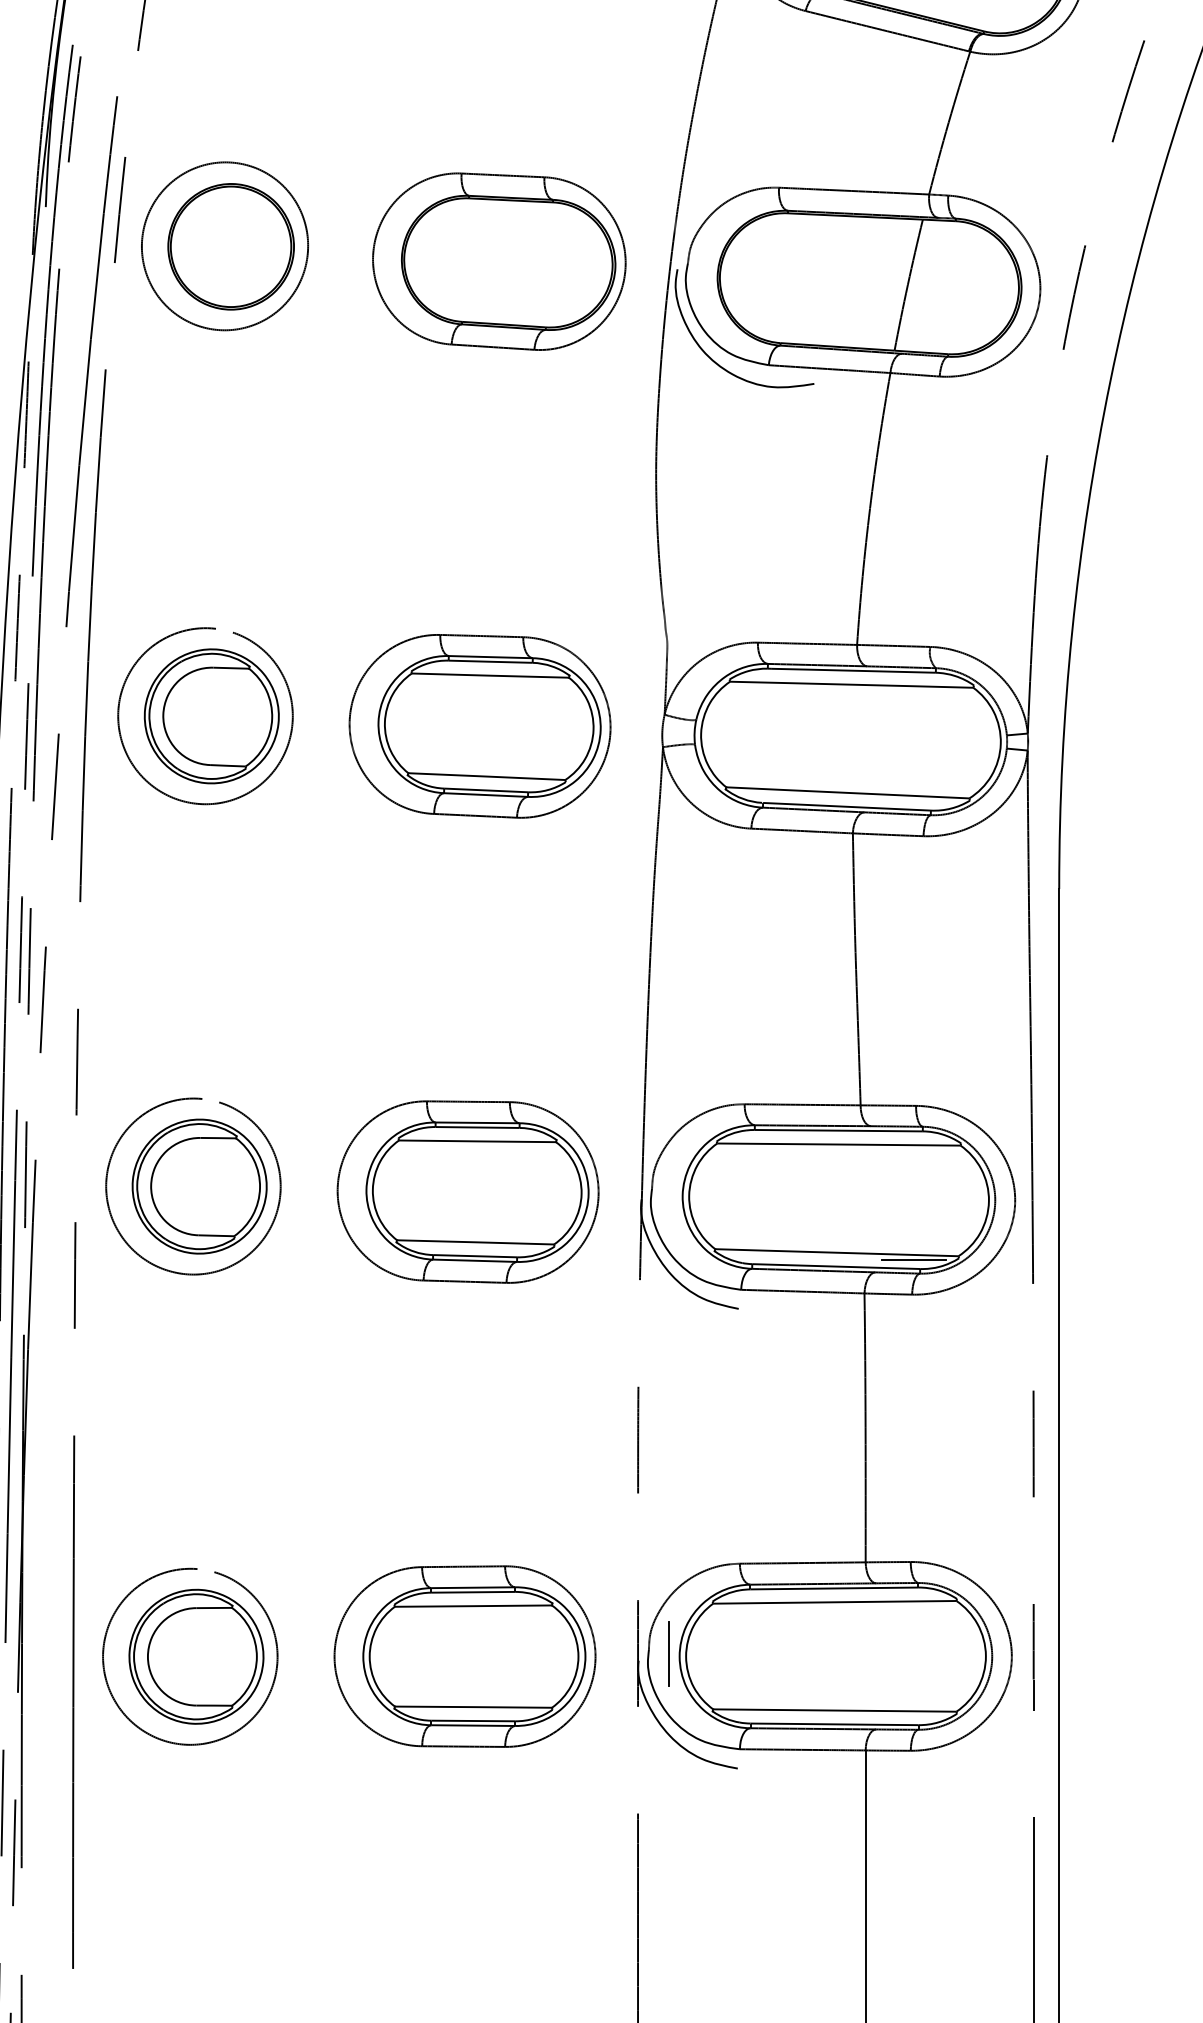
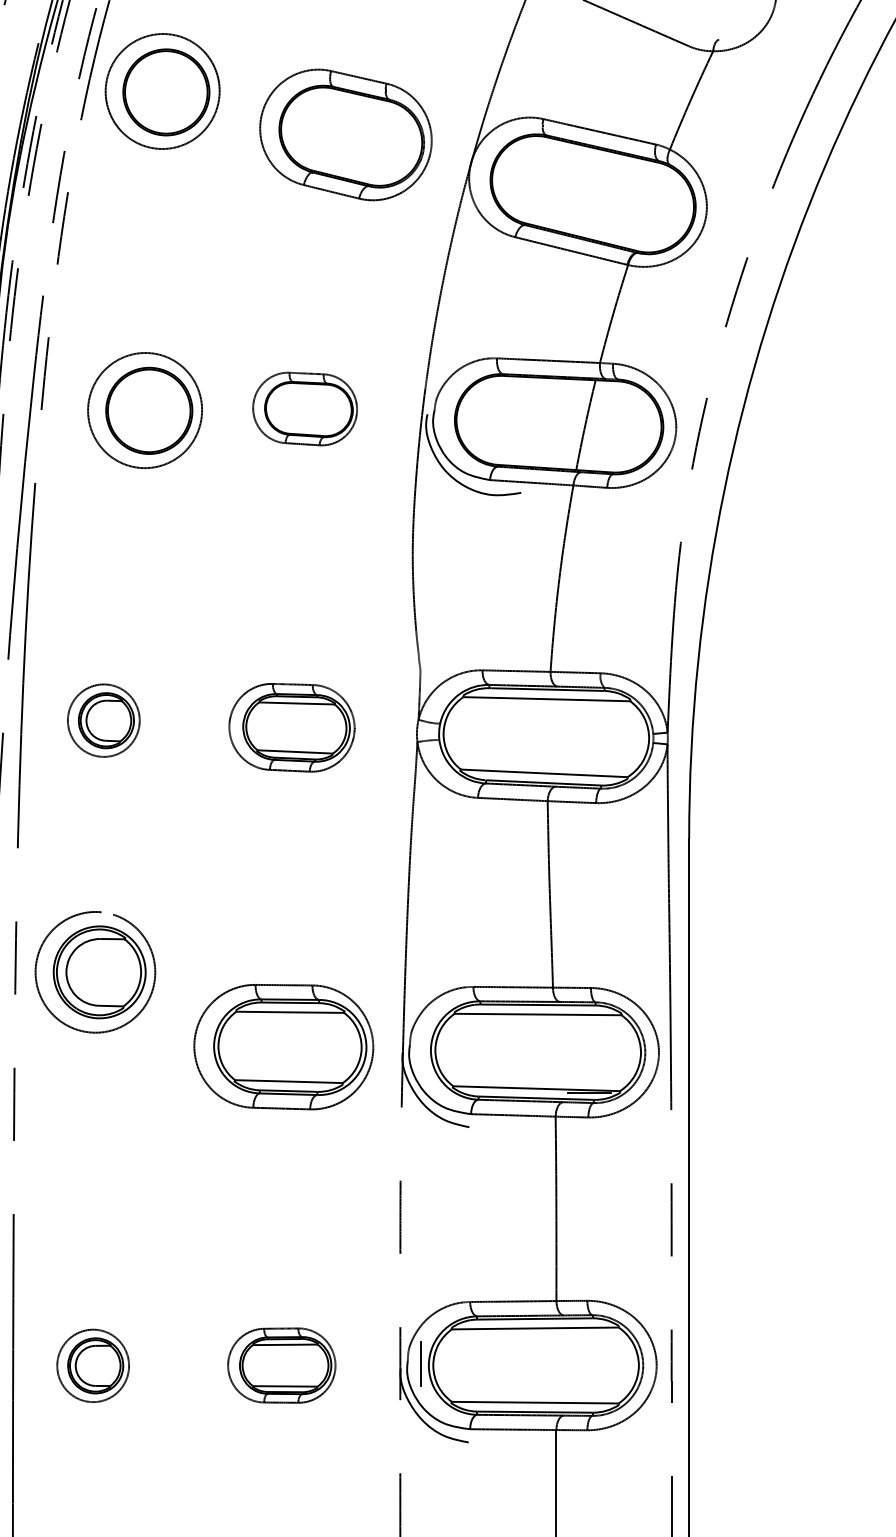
part: (224, 246) -> (144, 410), moved
part: (498, 260) -> (304, 408), size x0.6
part: (205, 715) -> (103, 720), size x0.6
part: (479, 725) -> (291, 727), size x0.7
part: (193, 1186) -> (95, 972), moved
part: (189, 1656) -> (92, 1365), size x0.6
part: (464, 1656) -> (281, 1365), size x0.6

